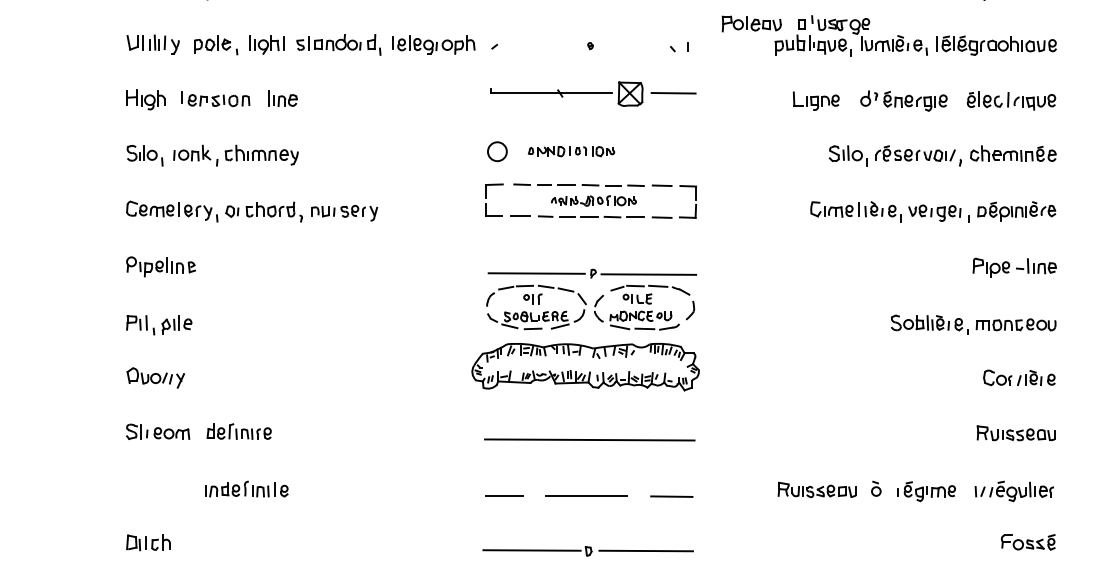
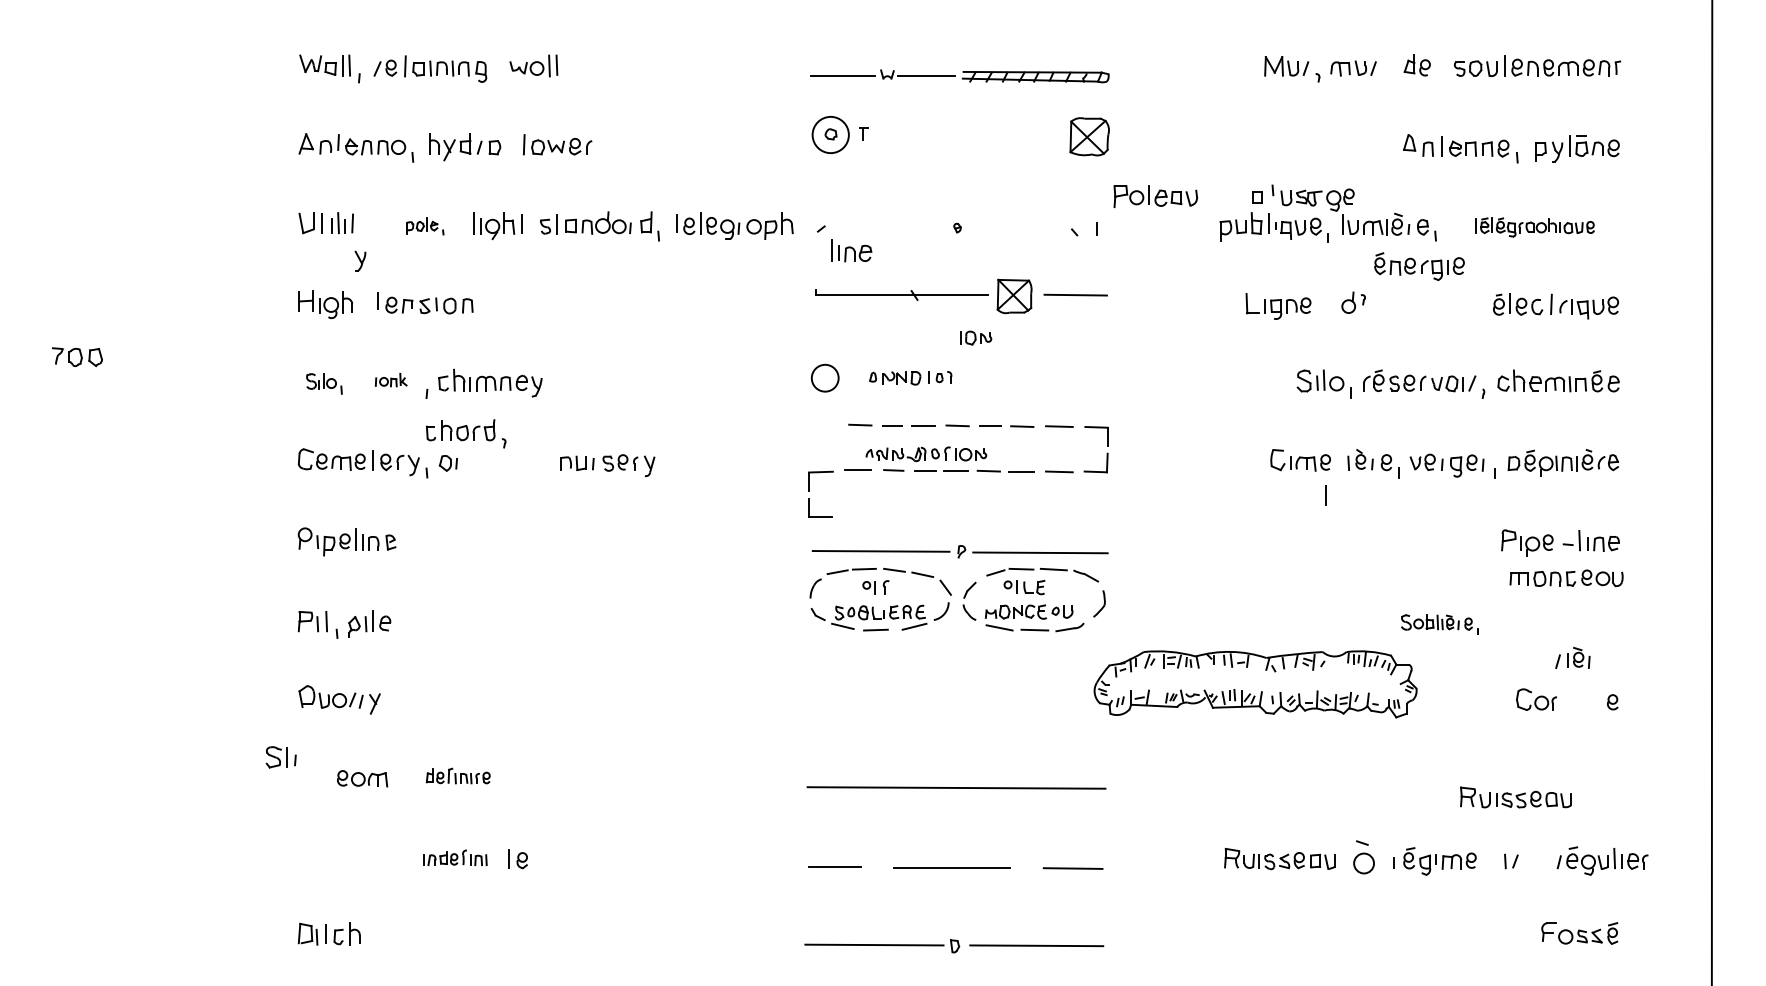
part: (751, 23) -> (1155, 196), moved
part: (216, 44) -> (425, 226), size x0.6
part: (996, 45) -> (1534, 227), size x0.7
part: (175, 46) -> (360, 260), moved
part: (283, 98) -> (851, 250), moved
part: (915, 101) -> (1419, 266), moved
part: (603, 151) -> (976, 337), moved
part: (191, 152) -> (390, 379), size x0.6
part: (145, 155) -> (324, 383), size x0.7
part: (486, 198) -> (809, 491), moved
part: (593, 201) -> (926, 454), moved
line: (858, 209) -> (1325, 495), moved
part: (274, 211) -> (466, 433), moved
part: (929, 324) -> (1439, 624), size x0.7
part: (1016, 324) -> (1566, 578), moved
part: (585, 367) -> (1255, 684), moved
part: (1029, 377) -> (1572, 657), moved
part: (136, 431) -> (280, 757), moved
part: (239, 431) -> (458, 775), size x0.7
part: (1016, 433) -> (1515, 797), moved
part: (237, 488) -> (455, 857), size x0.7
part: (876, 488) -> (1363, 857), size x1.6
part: (1021, 491) -> (1602, 860), moved

